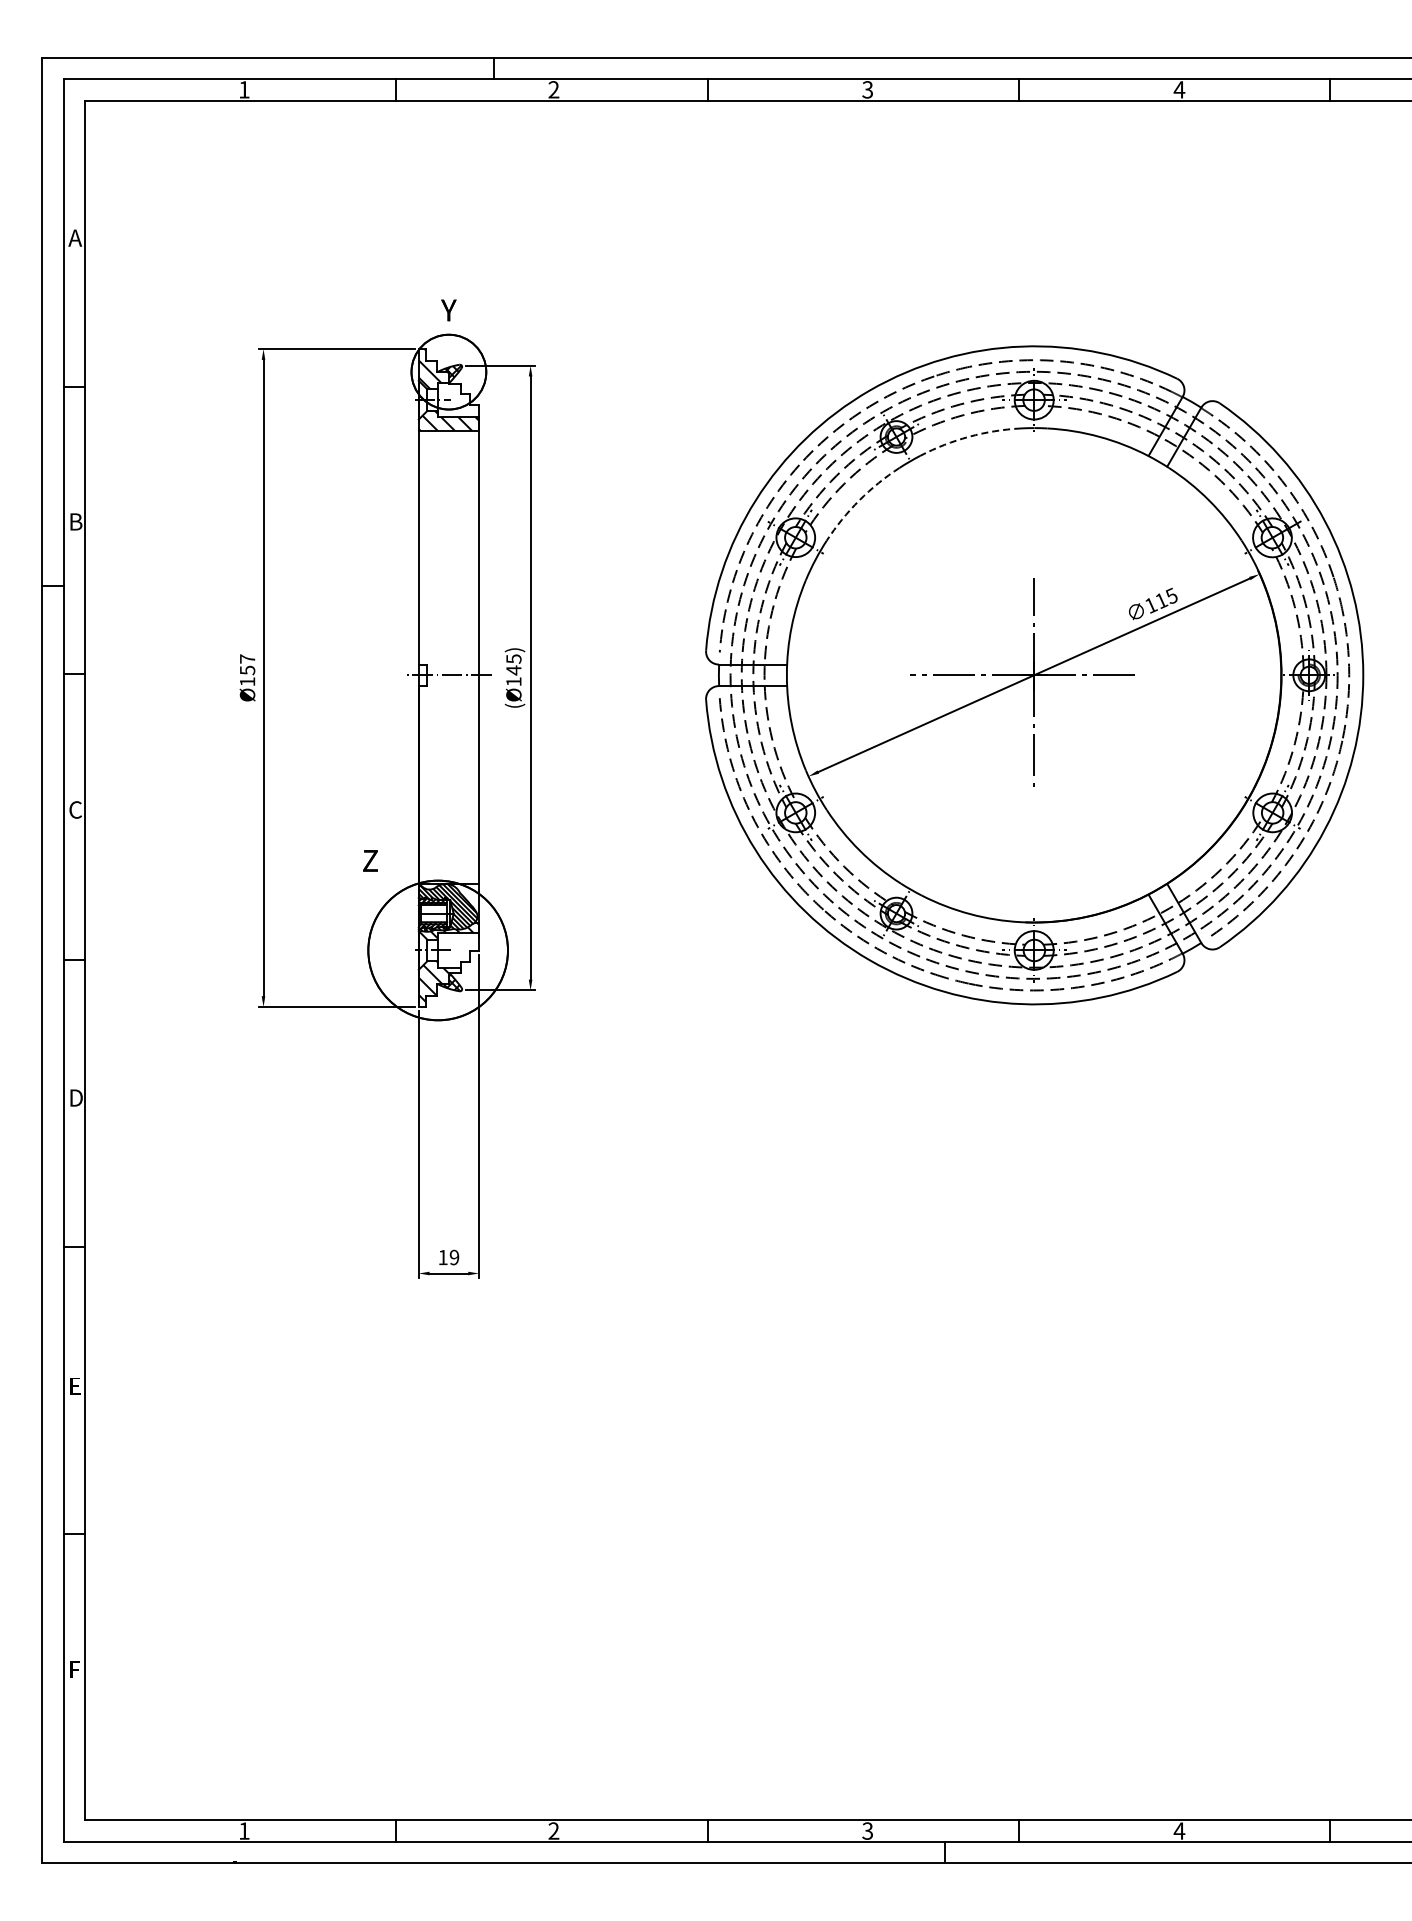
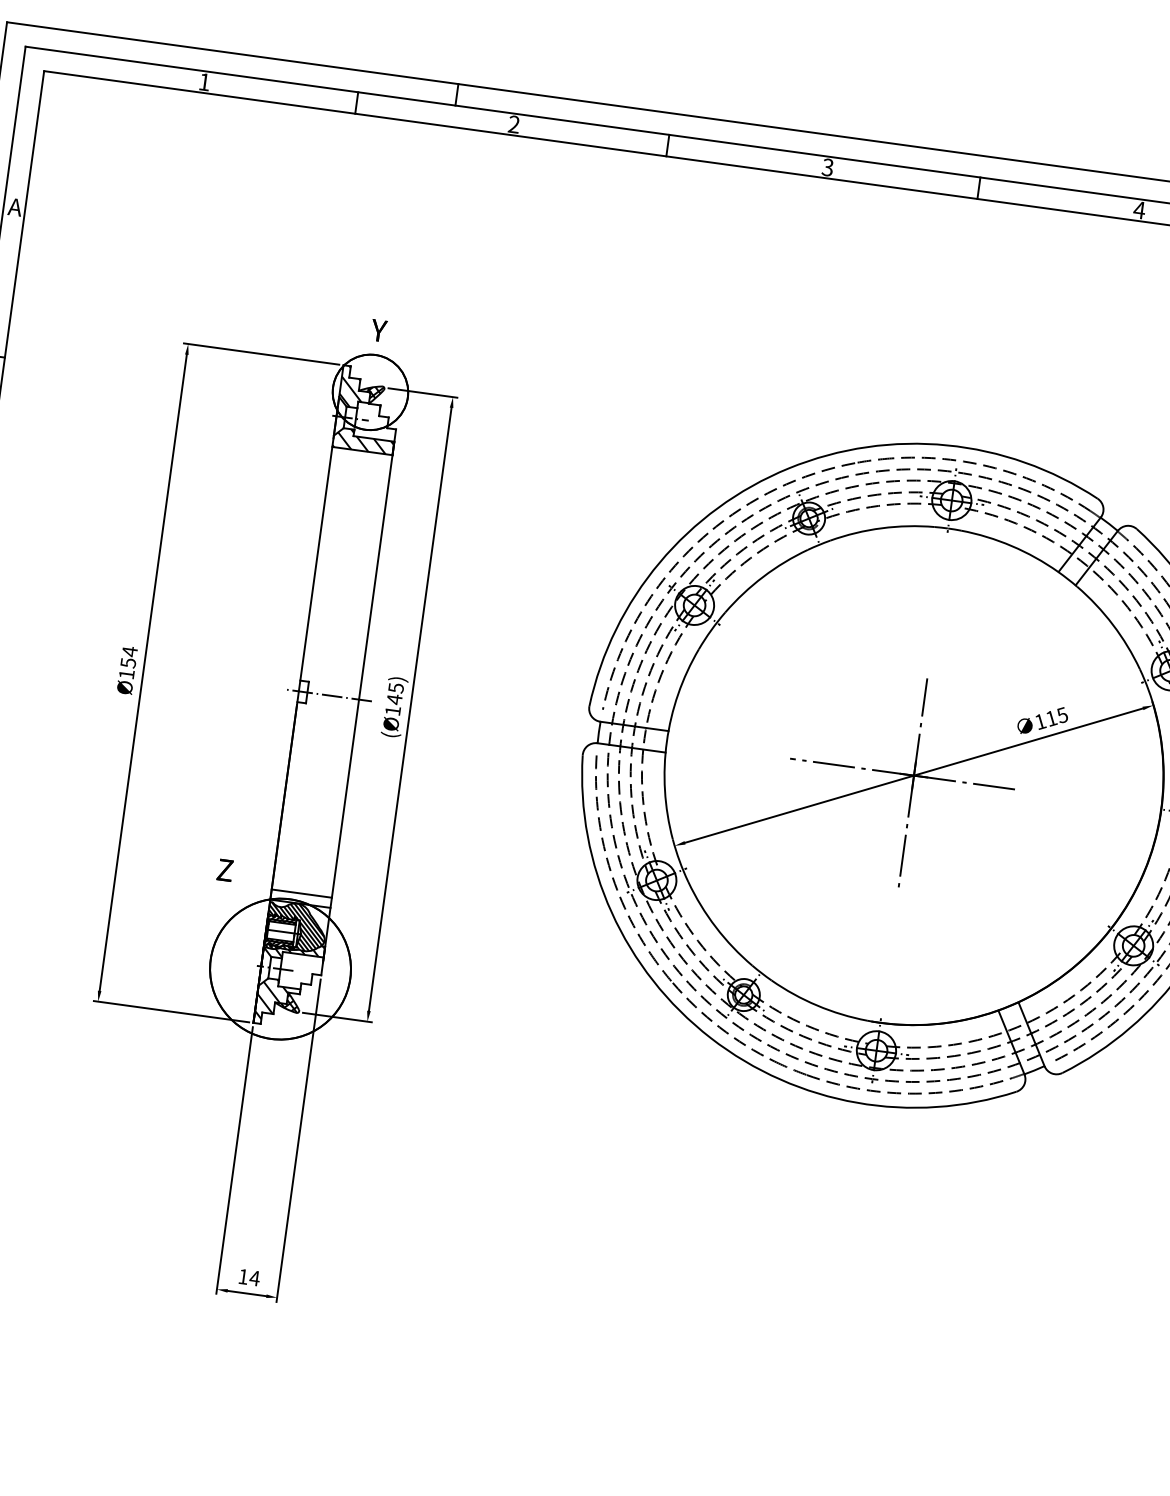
arc: (969, 436) -> (882, 528), dashed -> solid
arc: (859, 500) -> (763, 576), dashed -> solid
text: (247, 659) -> (129, 652), Ø157 -> Ø154
line: (448, 873) -> (301, 893), added
text: (454, 1257) -> (254, 1278), 19 -> 14

